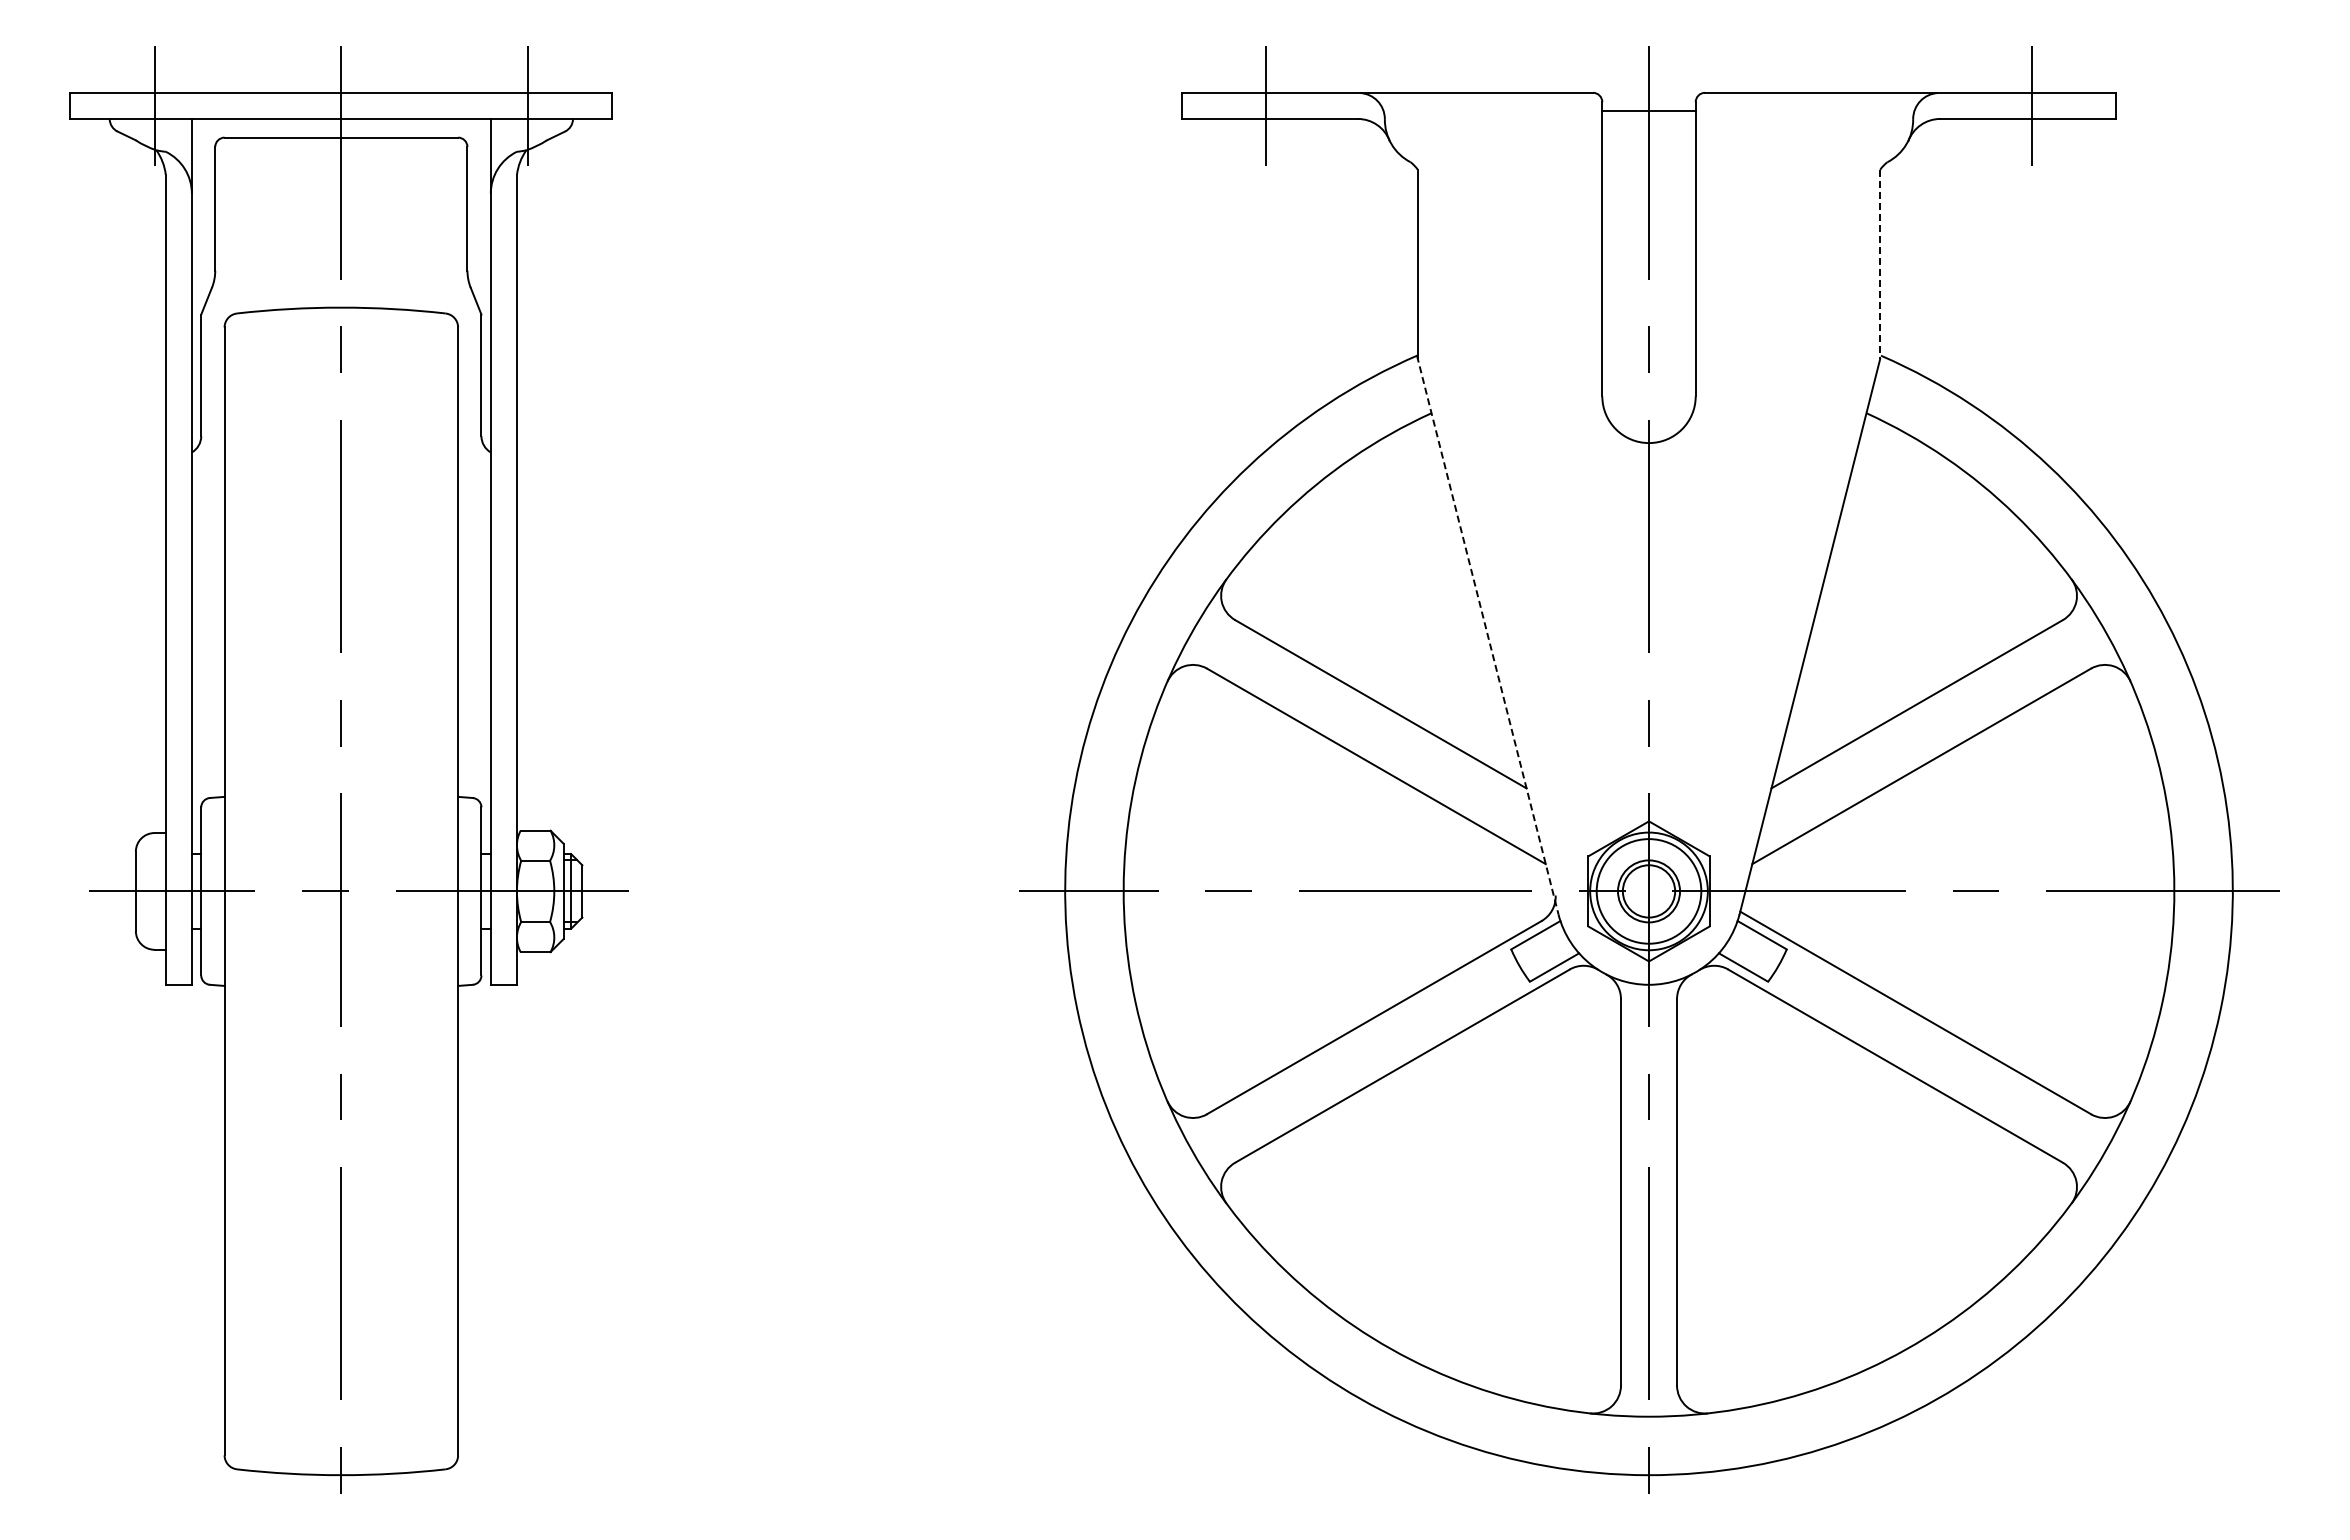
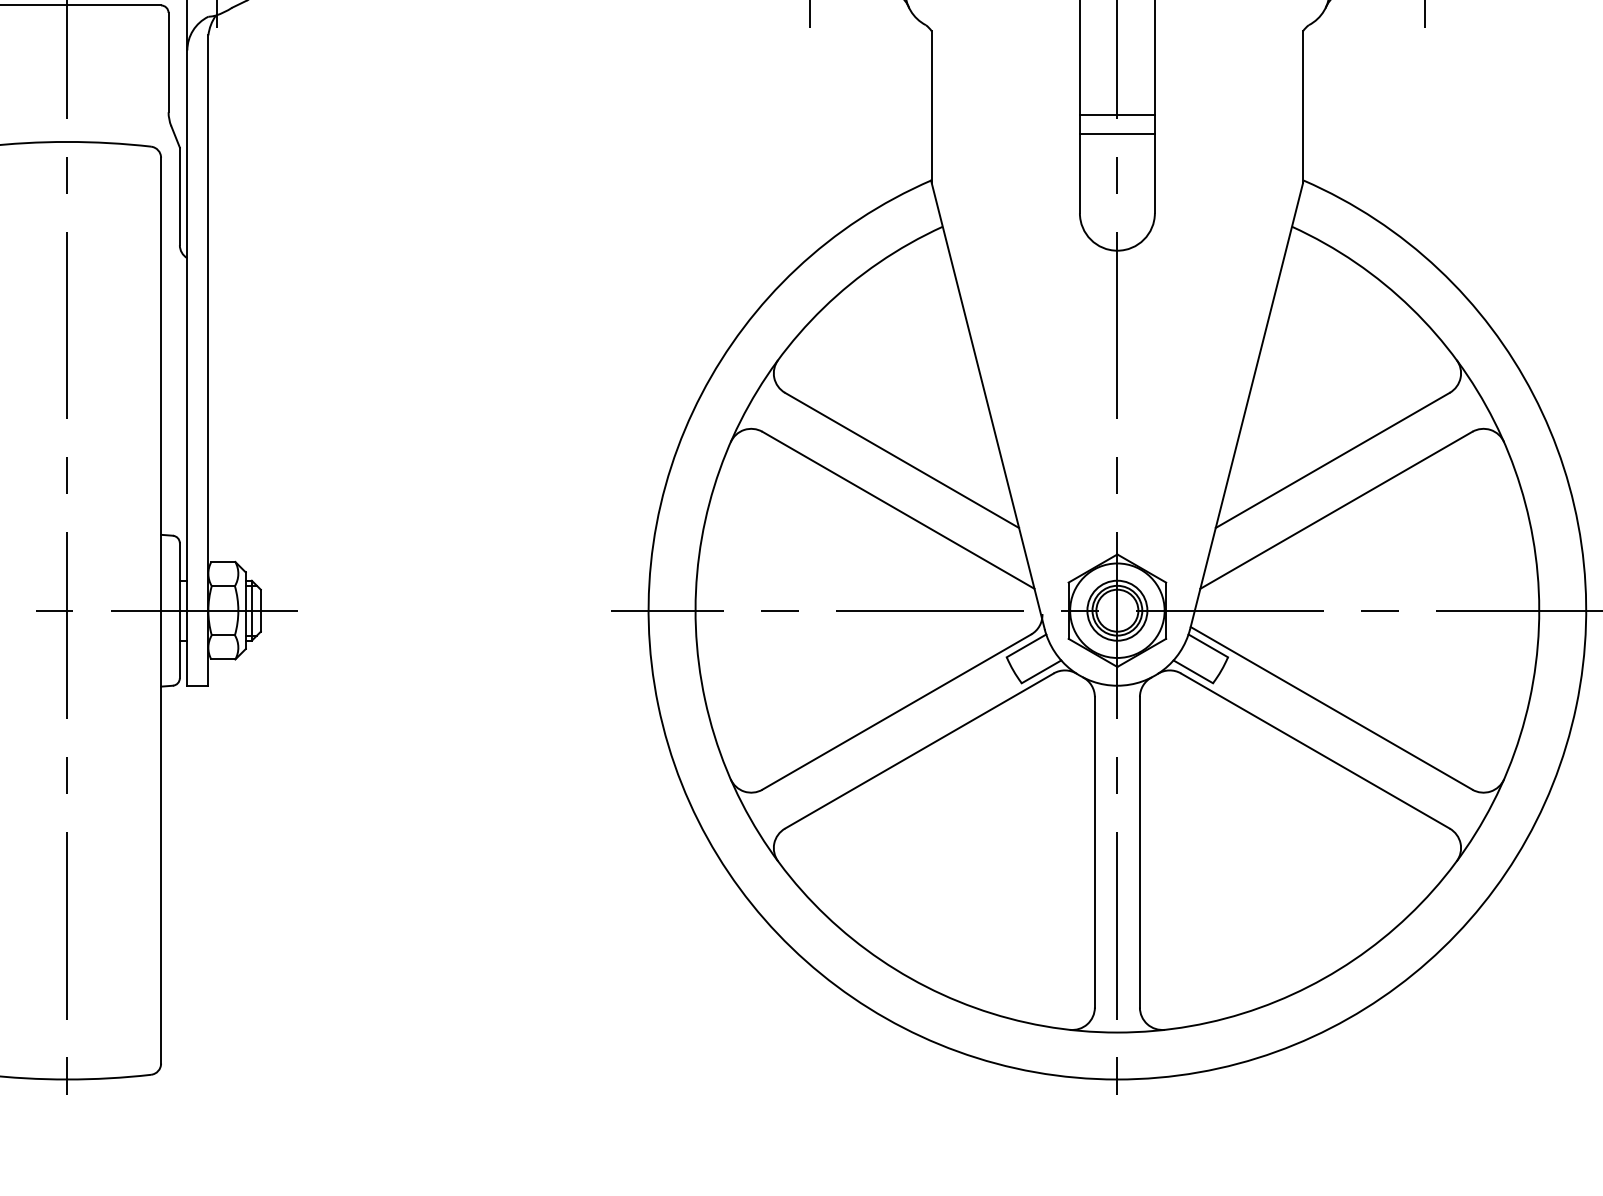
line: (1880, 264) -> (1303, 107), dashed -> solid
line: (1648, 274) -> (1116, 115), added
line: (1648, 297) -> (1116, 133), added
line: (1487, 635) -> (987, 405), dashed -> solid
circle: (1648, 891) -> (1116, 610), size x0.71

